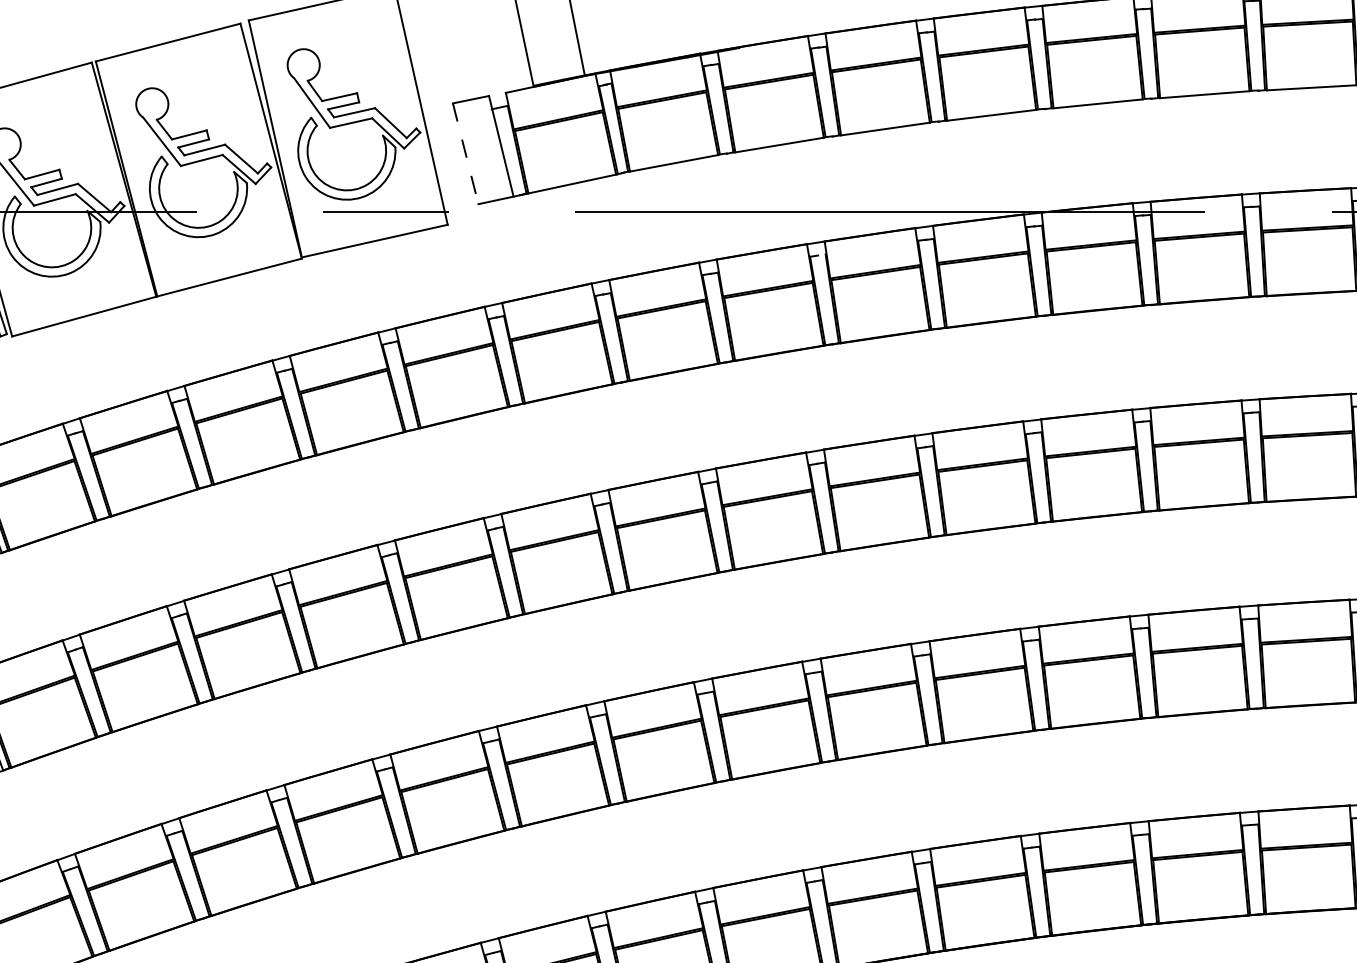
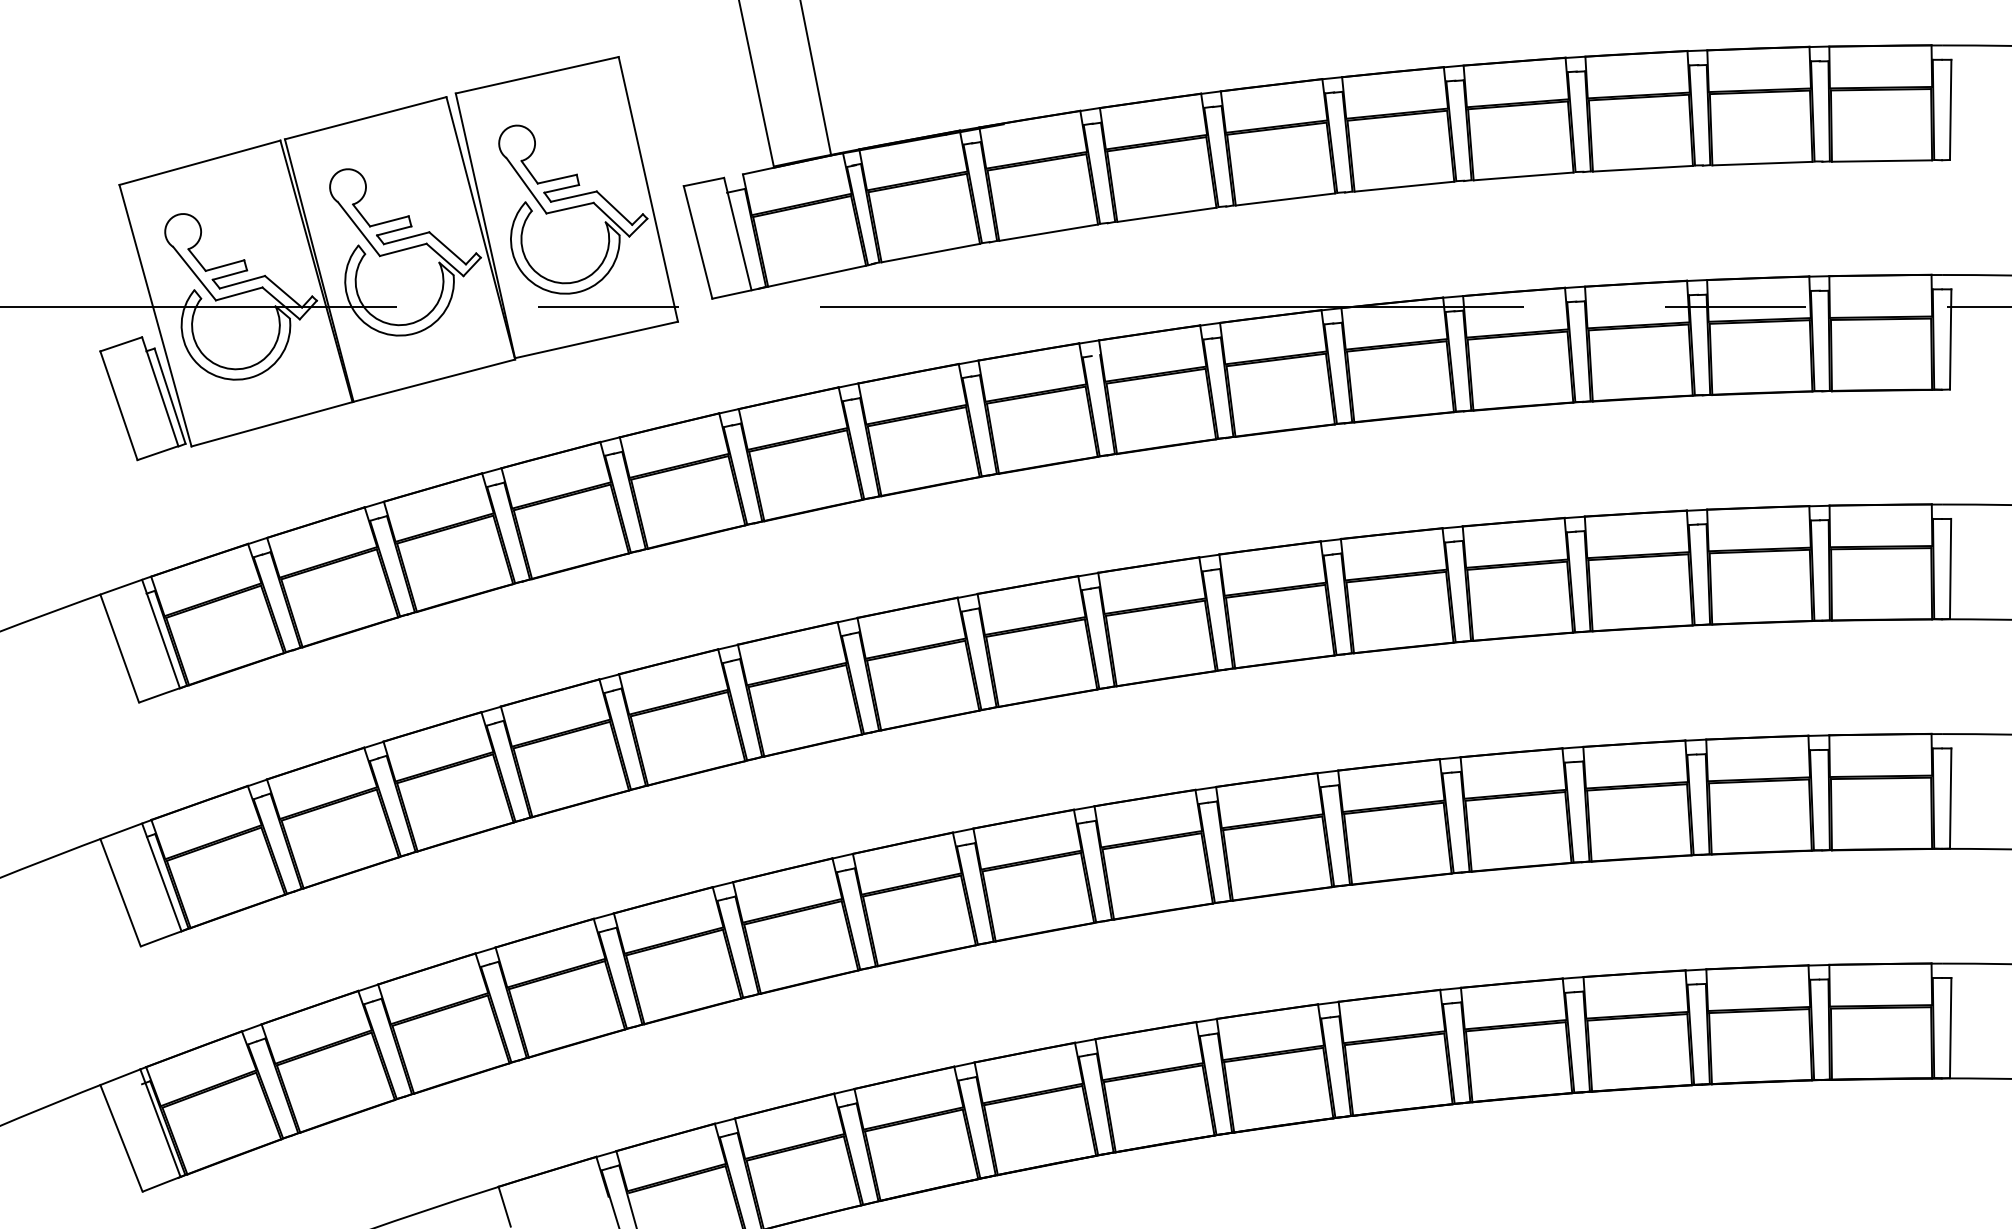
line: (466, 153) -> (698, 242), dashed -> solid

